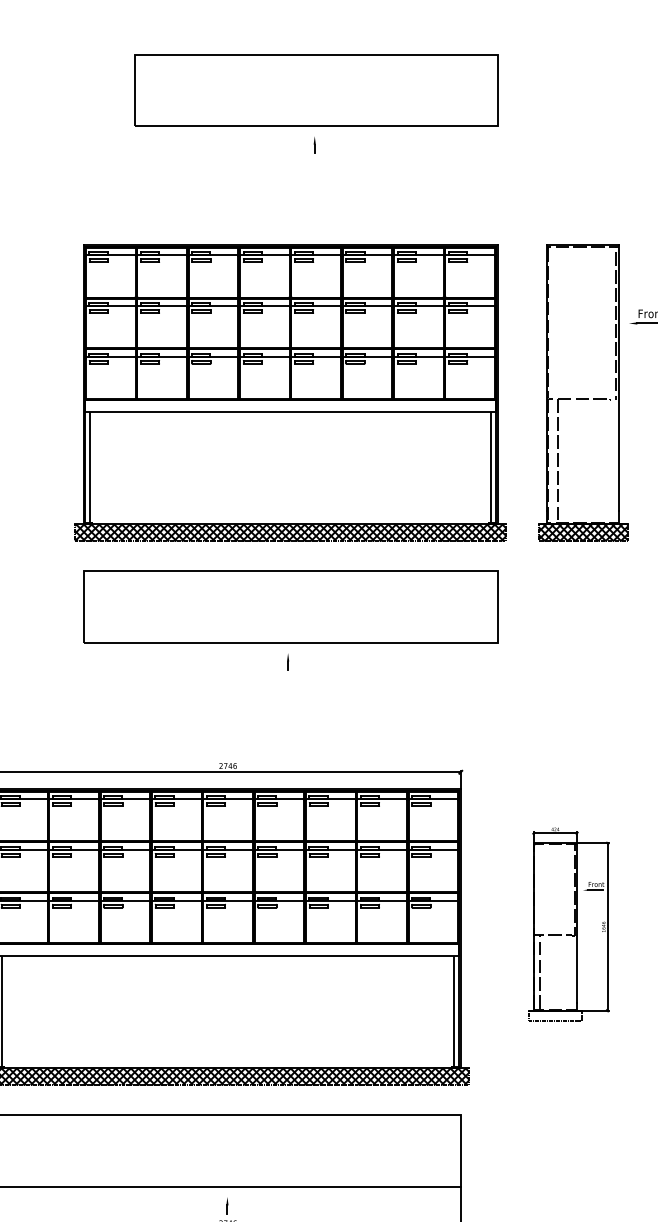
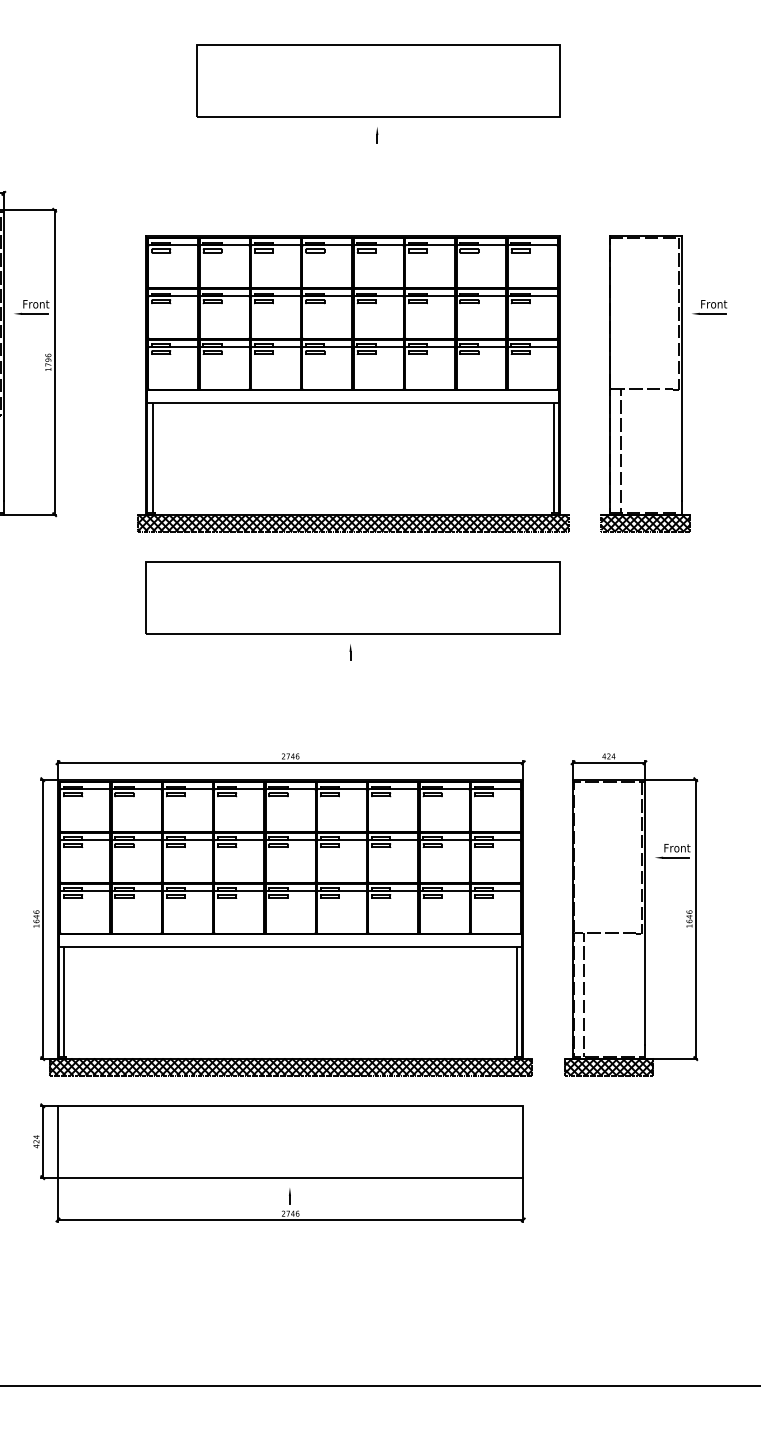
part: (568, 924) -> (631, 914), size x1.67

